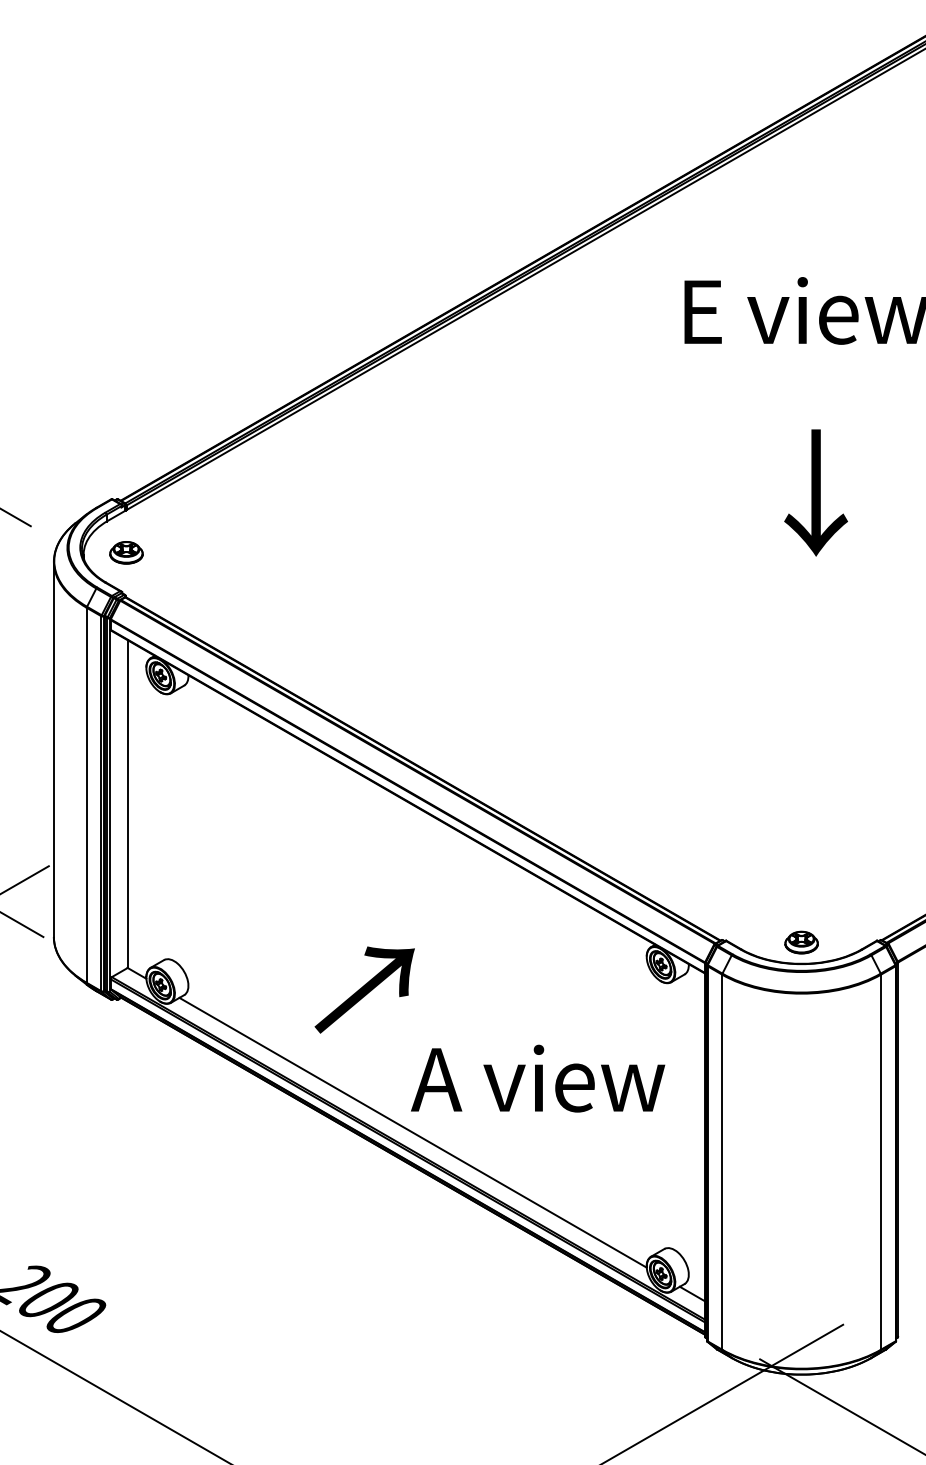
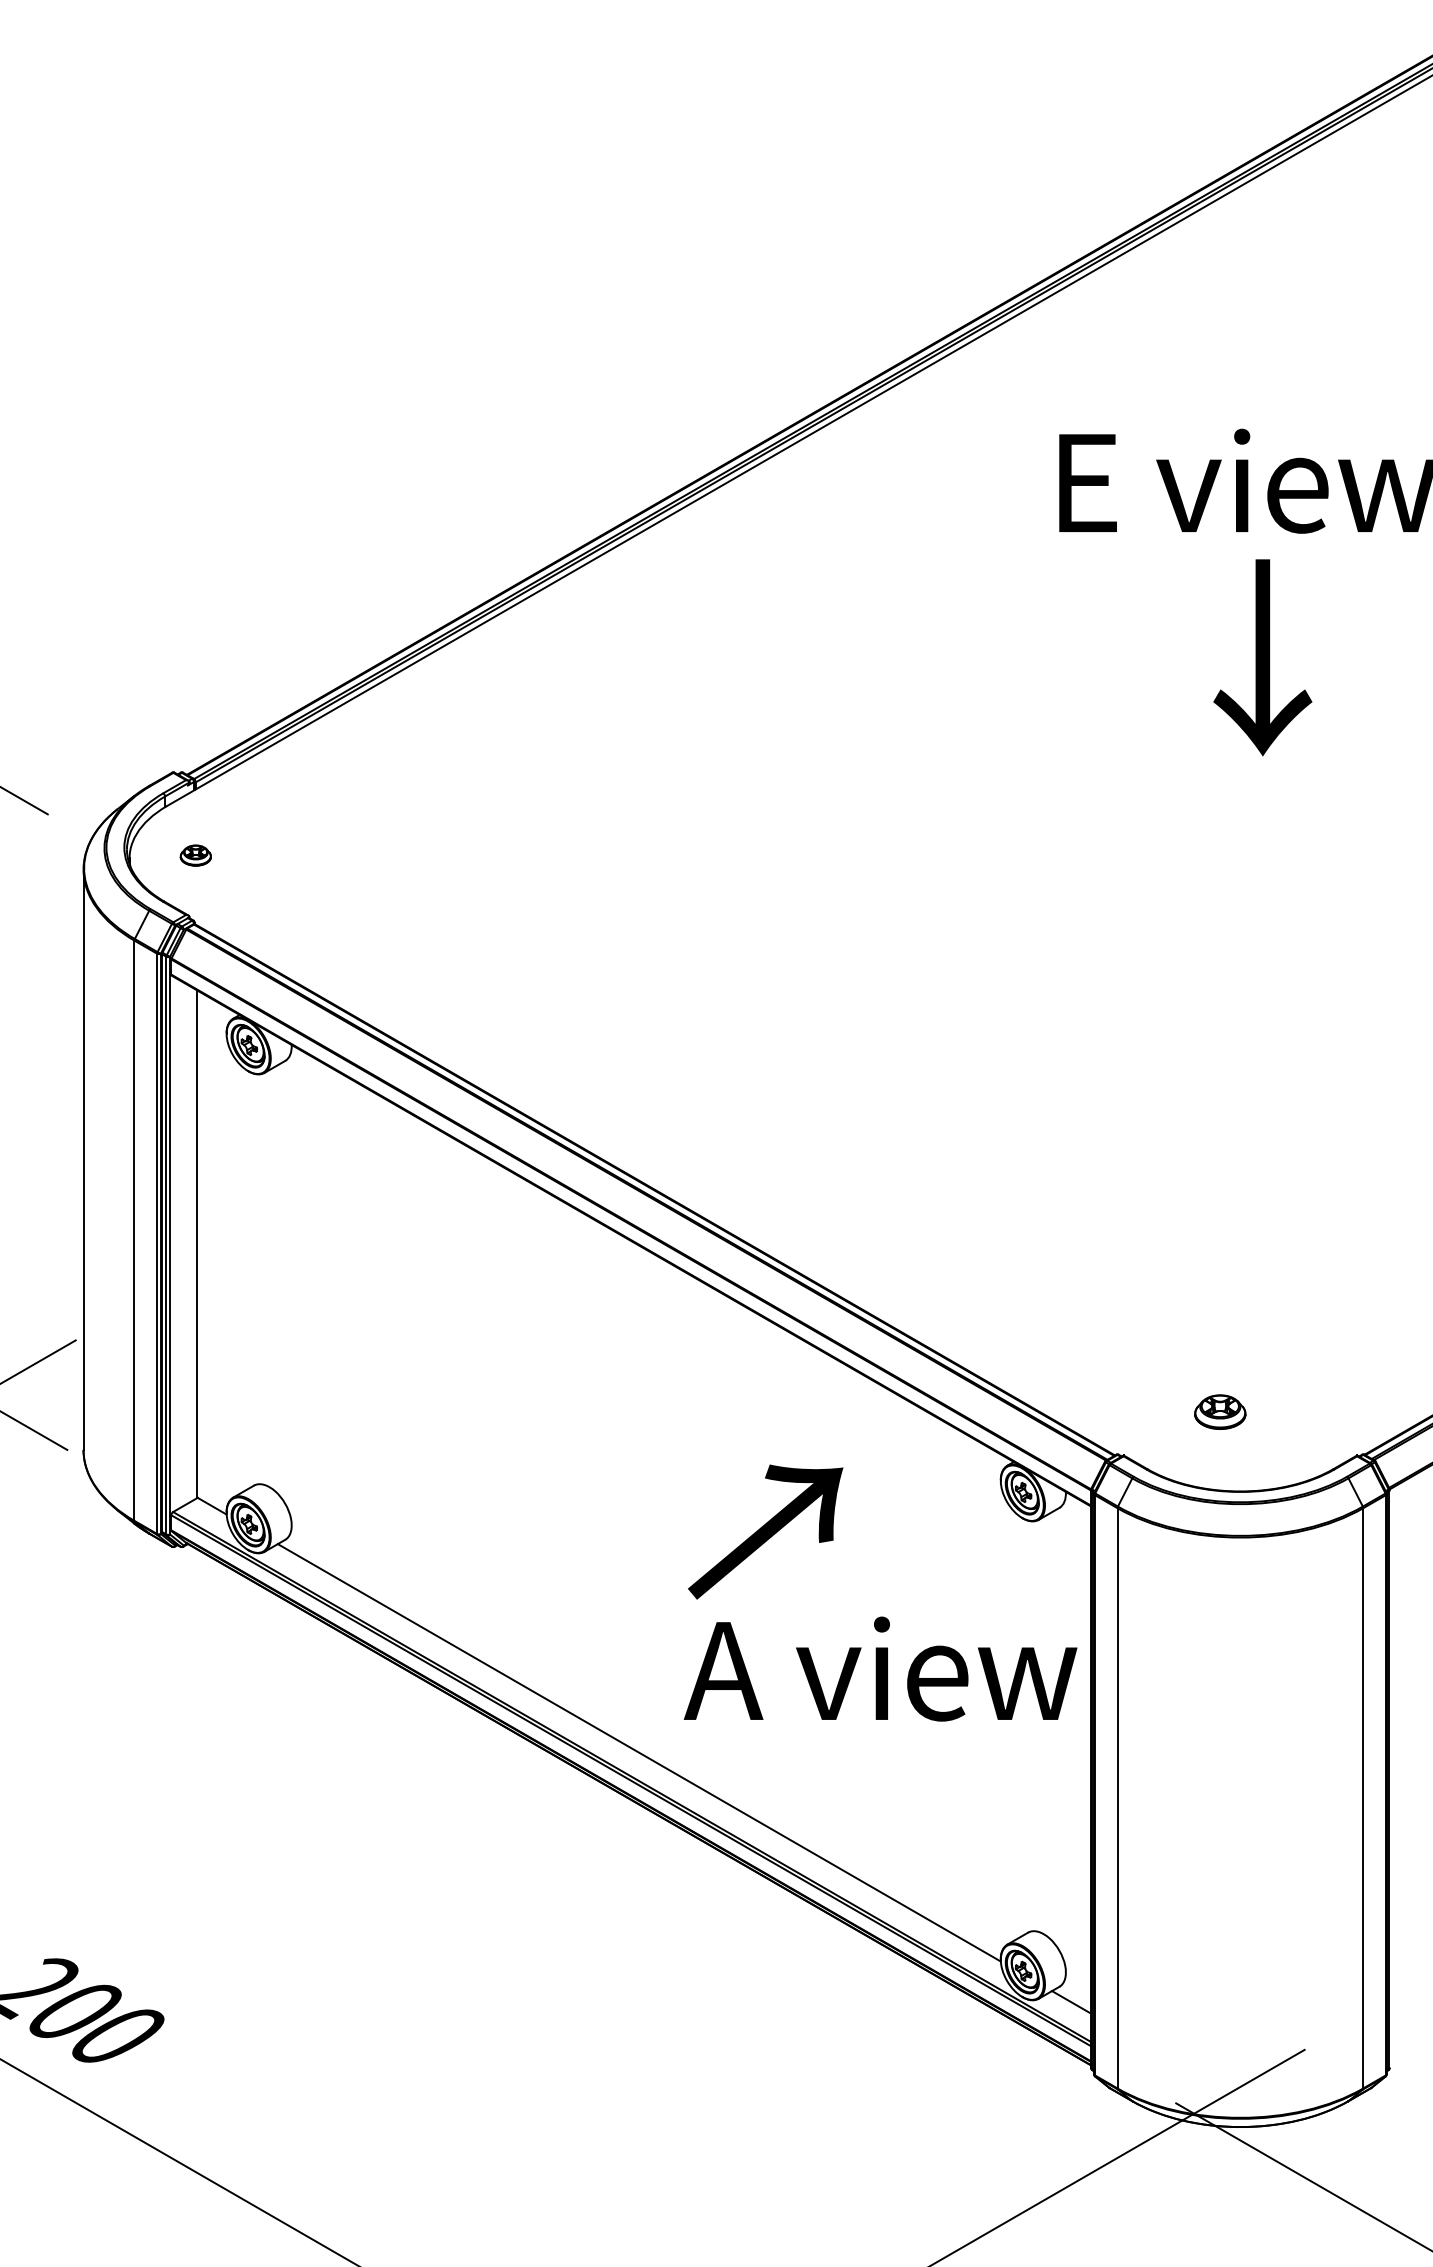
text: (815, 492) -> (1261, 656), moved
part: (126, 552) -> (195, 855), size x0.6
part: (801, 942) -> (1220, 1411), moved
text: (364, 989) -> (765, 1531), moved
text: (538, 1078) -> (881, 1668), moved

